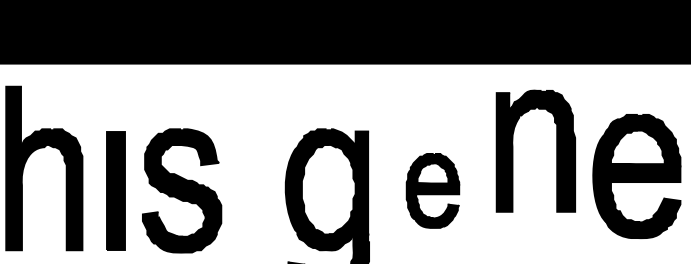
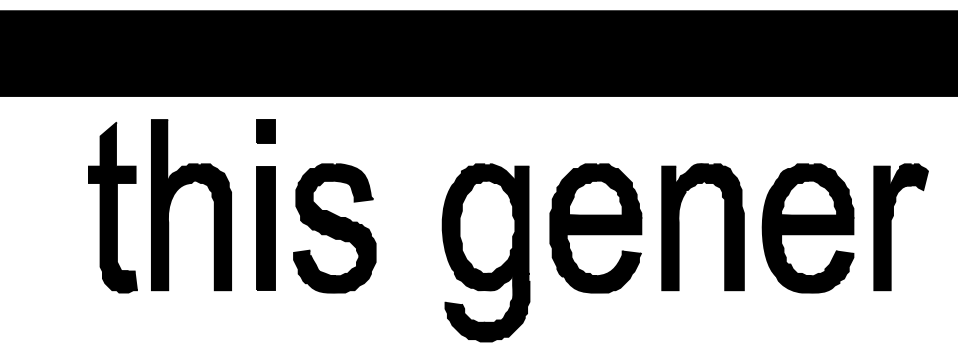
part: (115, 97) -> (265, 131), added
part: (556, 151) -> (724, 227), moved
part: (636, 176) -> (807, 228), moved
part: (432, 190) -> (595, 228), size x1.67

